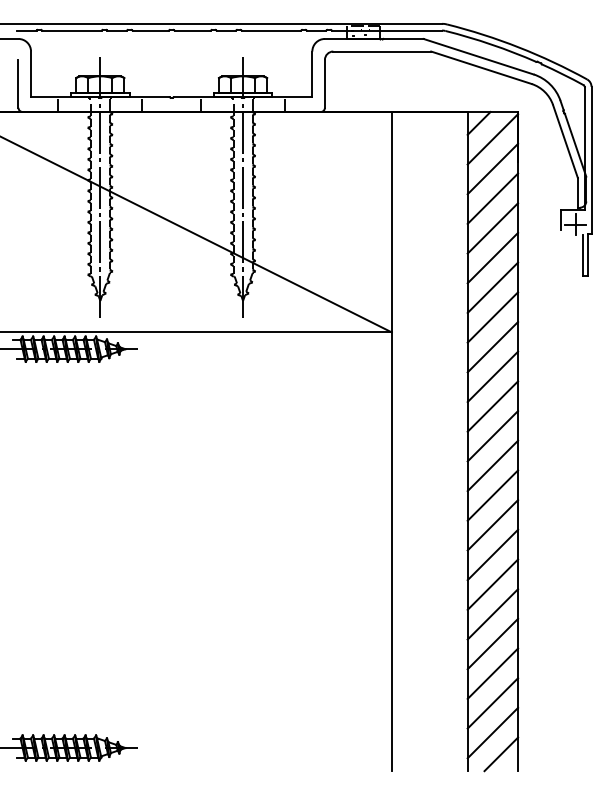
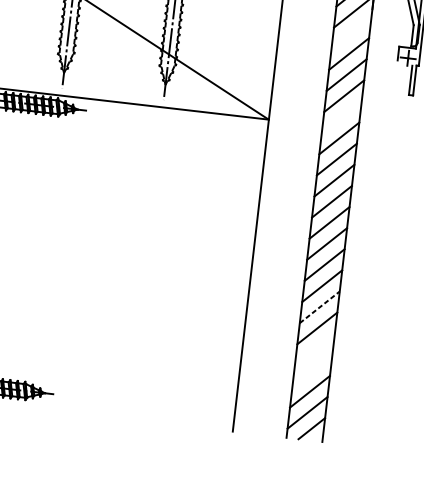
line: (492, 198) -> (351, 32), removed
line: (492, 317) -> (341, 117), removed
line: (492, 584) -> (319, 307), solid -> dashed
line: (492, 643) -> (314, 349), removed
line: (492, 673) -> (312, 370), removed

